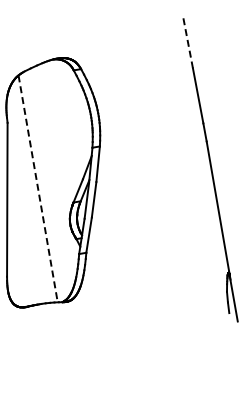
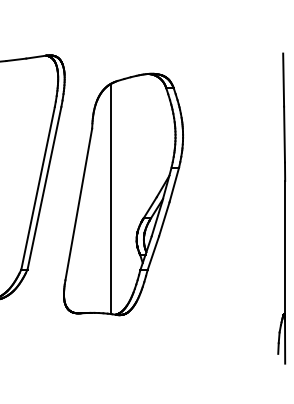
line: (187, 42) -> (283, 80), dashed -> solid
line: (38, 189) -> (111, 199), dashed -> solid

